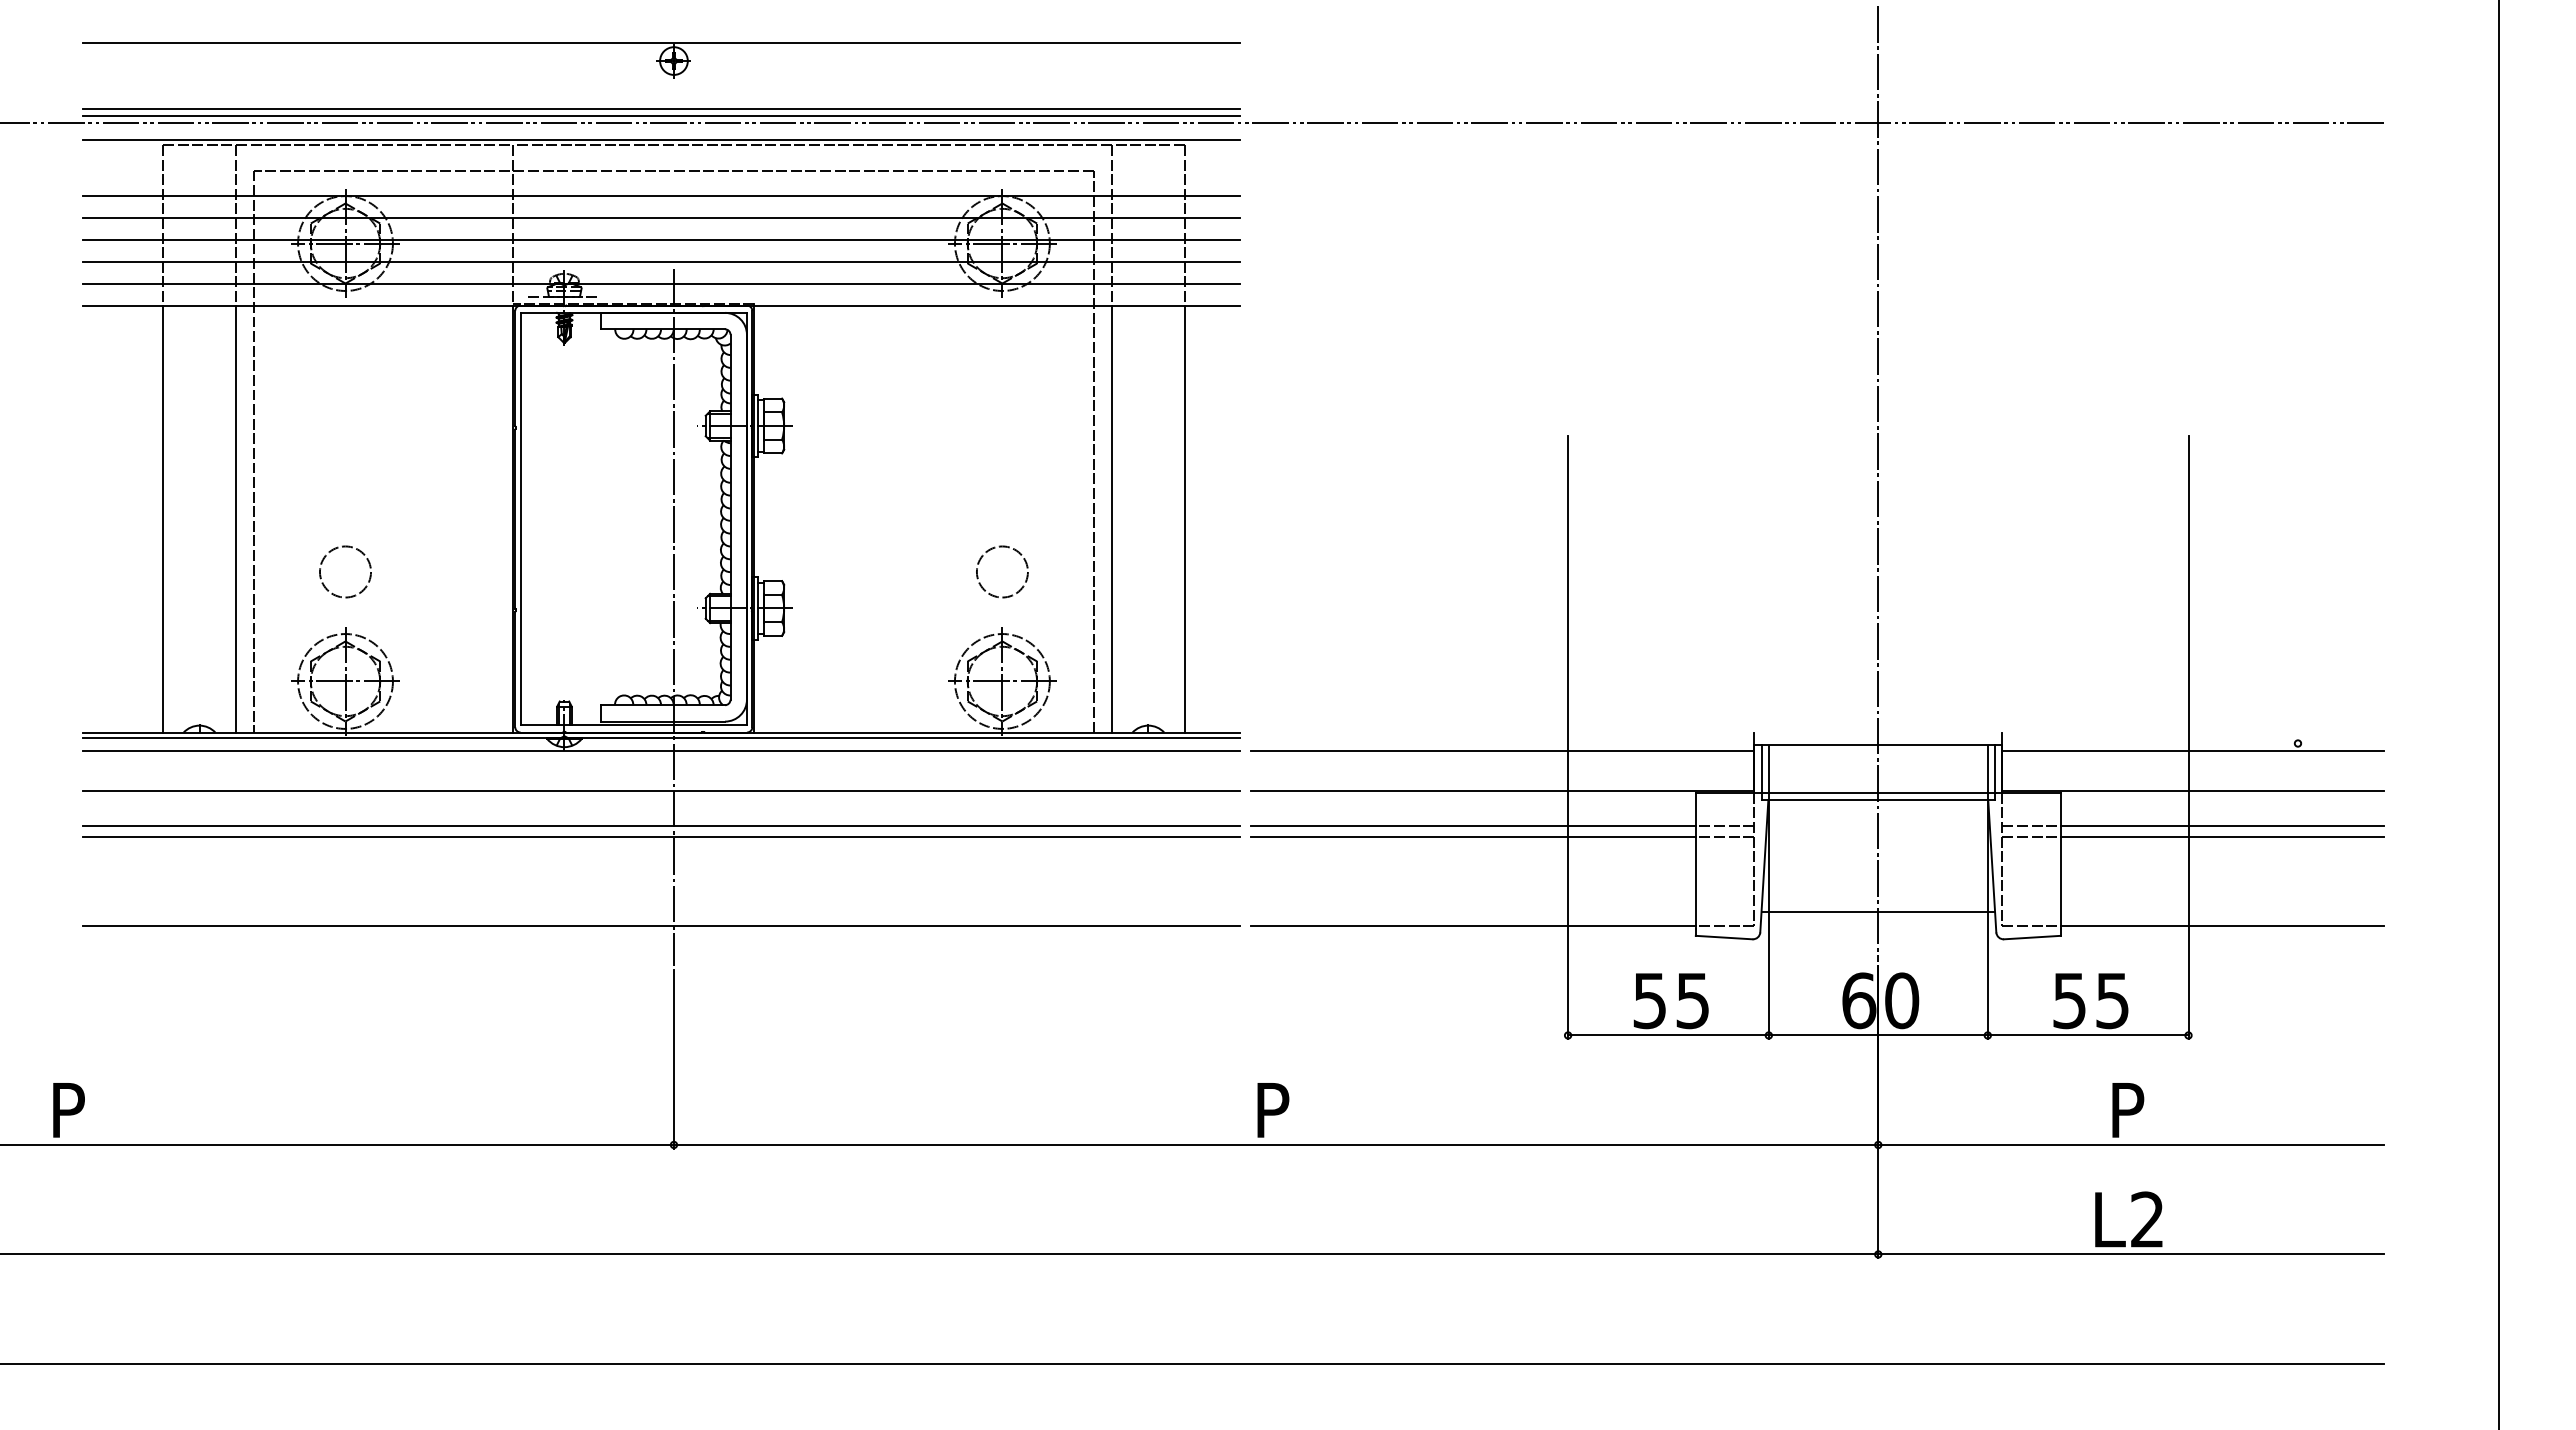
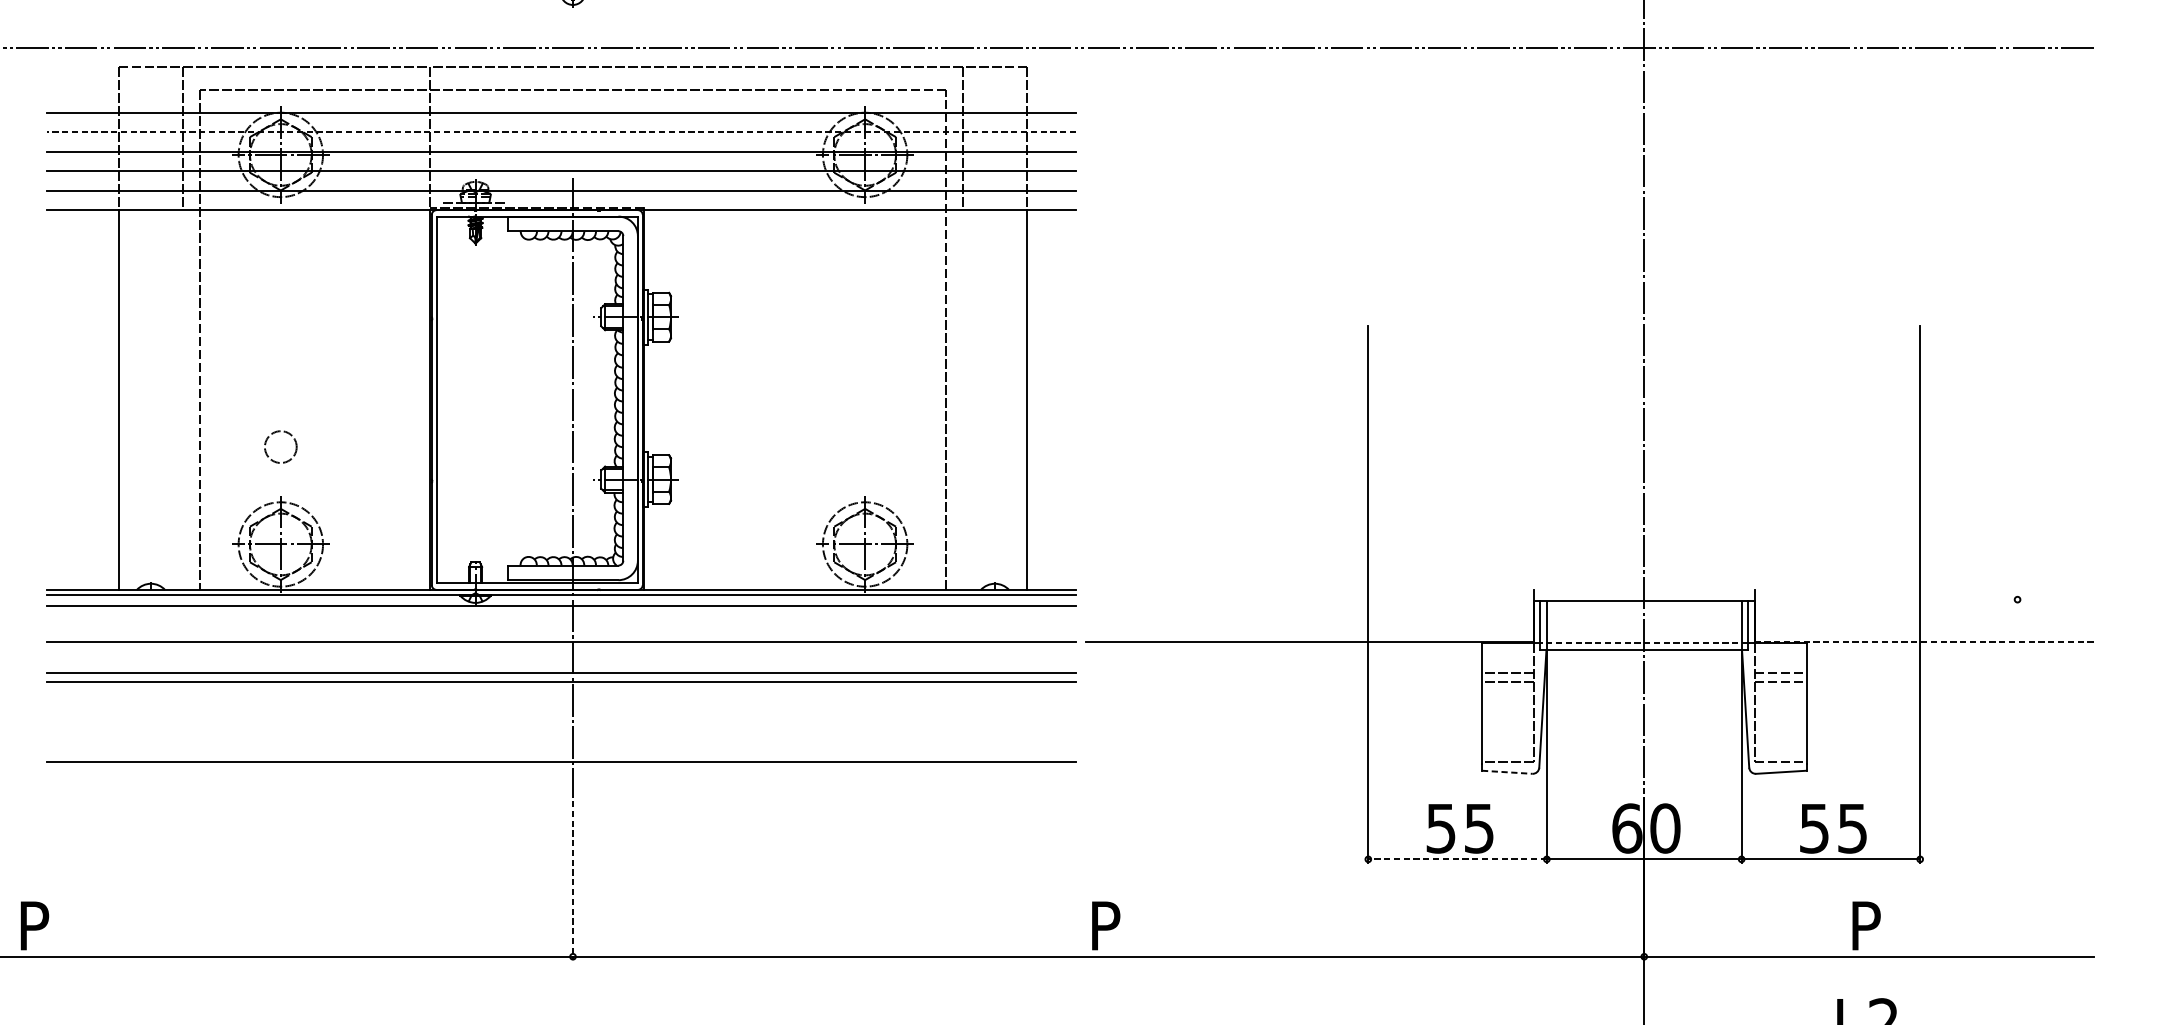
line: (660, 108) -> (561, 34), removed
line: (660, 115) -> (561, 41), removed
line: (660, 139) -> (561, 62), removed
line: (660, 217) -> (561, 131), solid -> dashed
line: (236, 518) -> (183, 399), removed
line: (1111, 518) -> (962, 399), removed
circle: (345, 571) -> (280, 446), size x0.7
circle: (1002, 571) -> (865, 446), removed
line: (1502, 750) -> (1309, 605), removed
line: (2192, 750) -> (1923, 605), removed
line: (2193, 790) -> (1924, 641), solid -> dashed
line: (1878, 792) -> (1644, 643), solid -> dashed
line: (1472, 825) -> (1283, 672), removed
line: (2221, 825) -> (1949, 672), removed
line: (1472, 836) -> (1283, 682), removed
line: (2221, 836) -> (1949, 682), removed
line: (1878, 912) -> (1644, 749), removed
line: (1472, 926) -> (1283, 762), removed
line: (2221, 926) -> (1949, 762), removed
line: (1724, 937) -> (1507, 772), solid -> dashed
line: (1667, 1035) -> (1456, 859), solid -> dashed
line: (673, 1059) -> (572, 880), solid -> dashed

